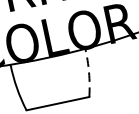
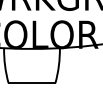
arc: (88, 72) -> (58, 65), dashed -> solid

